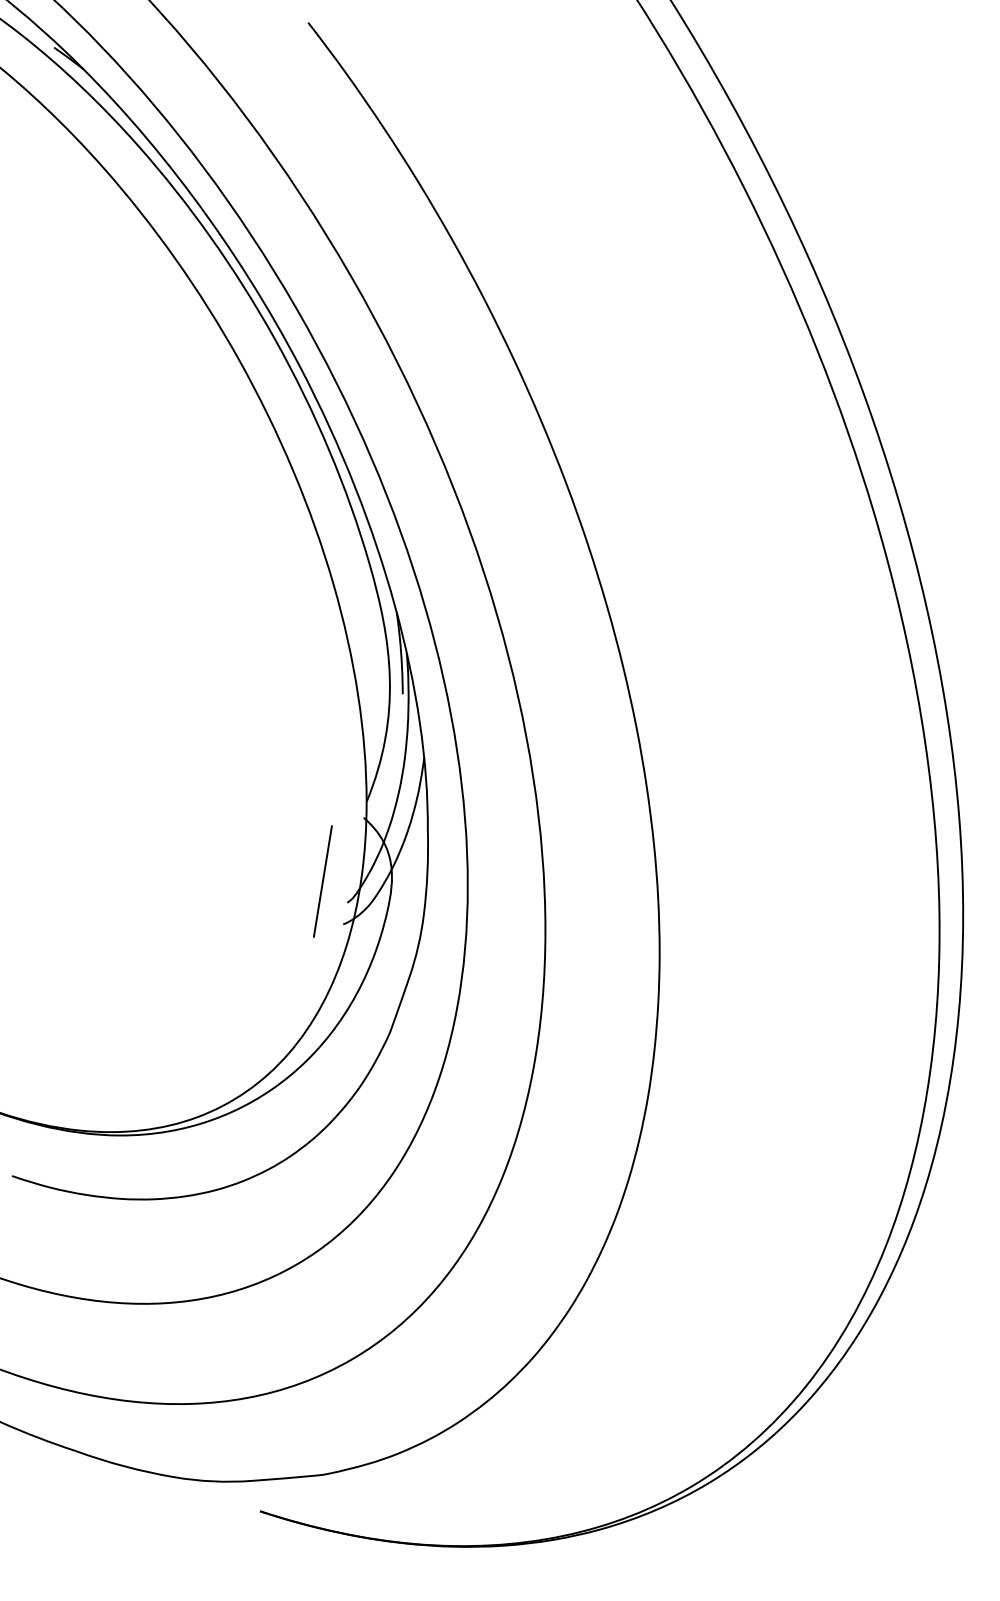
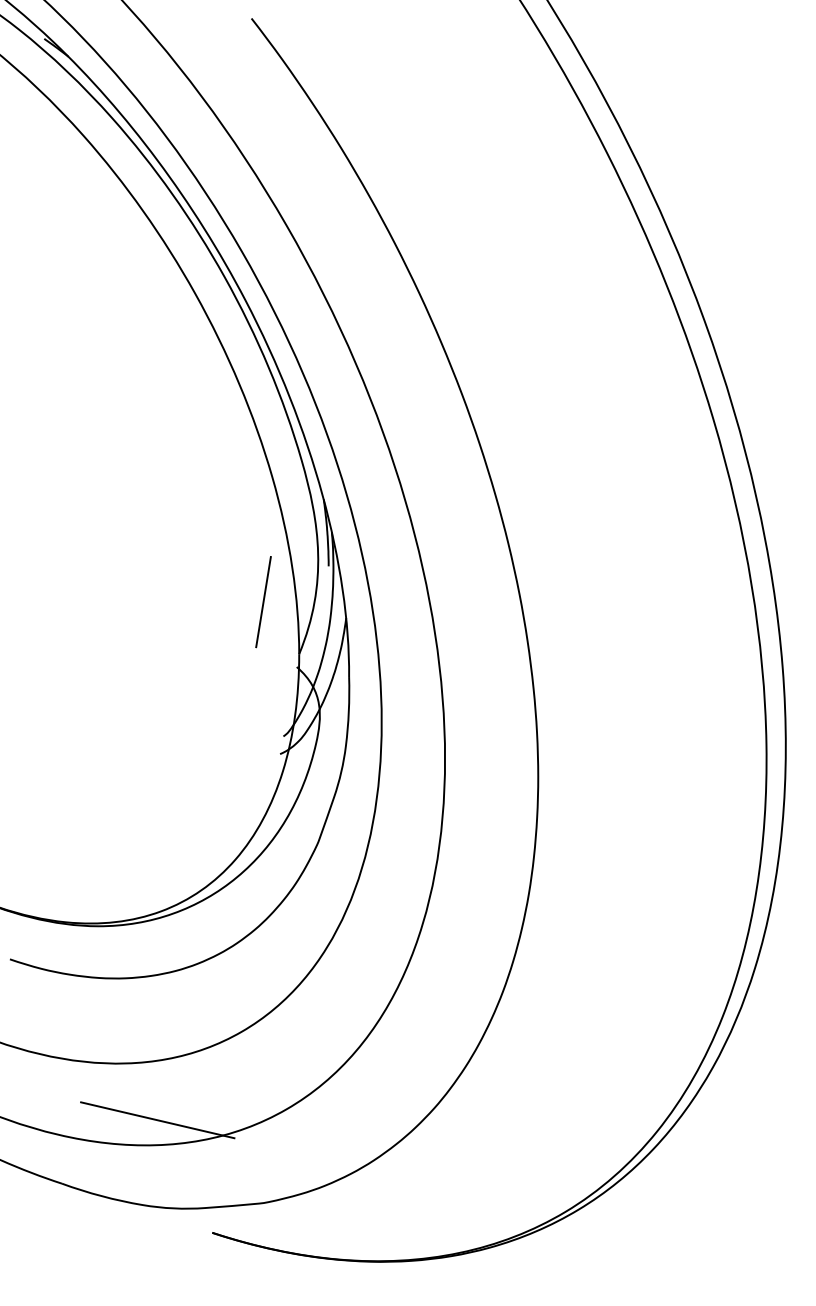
line: (322, 882) -> (263, 602), moved
line: (192, 1373) -> (157, 1120), added

